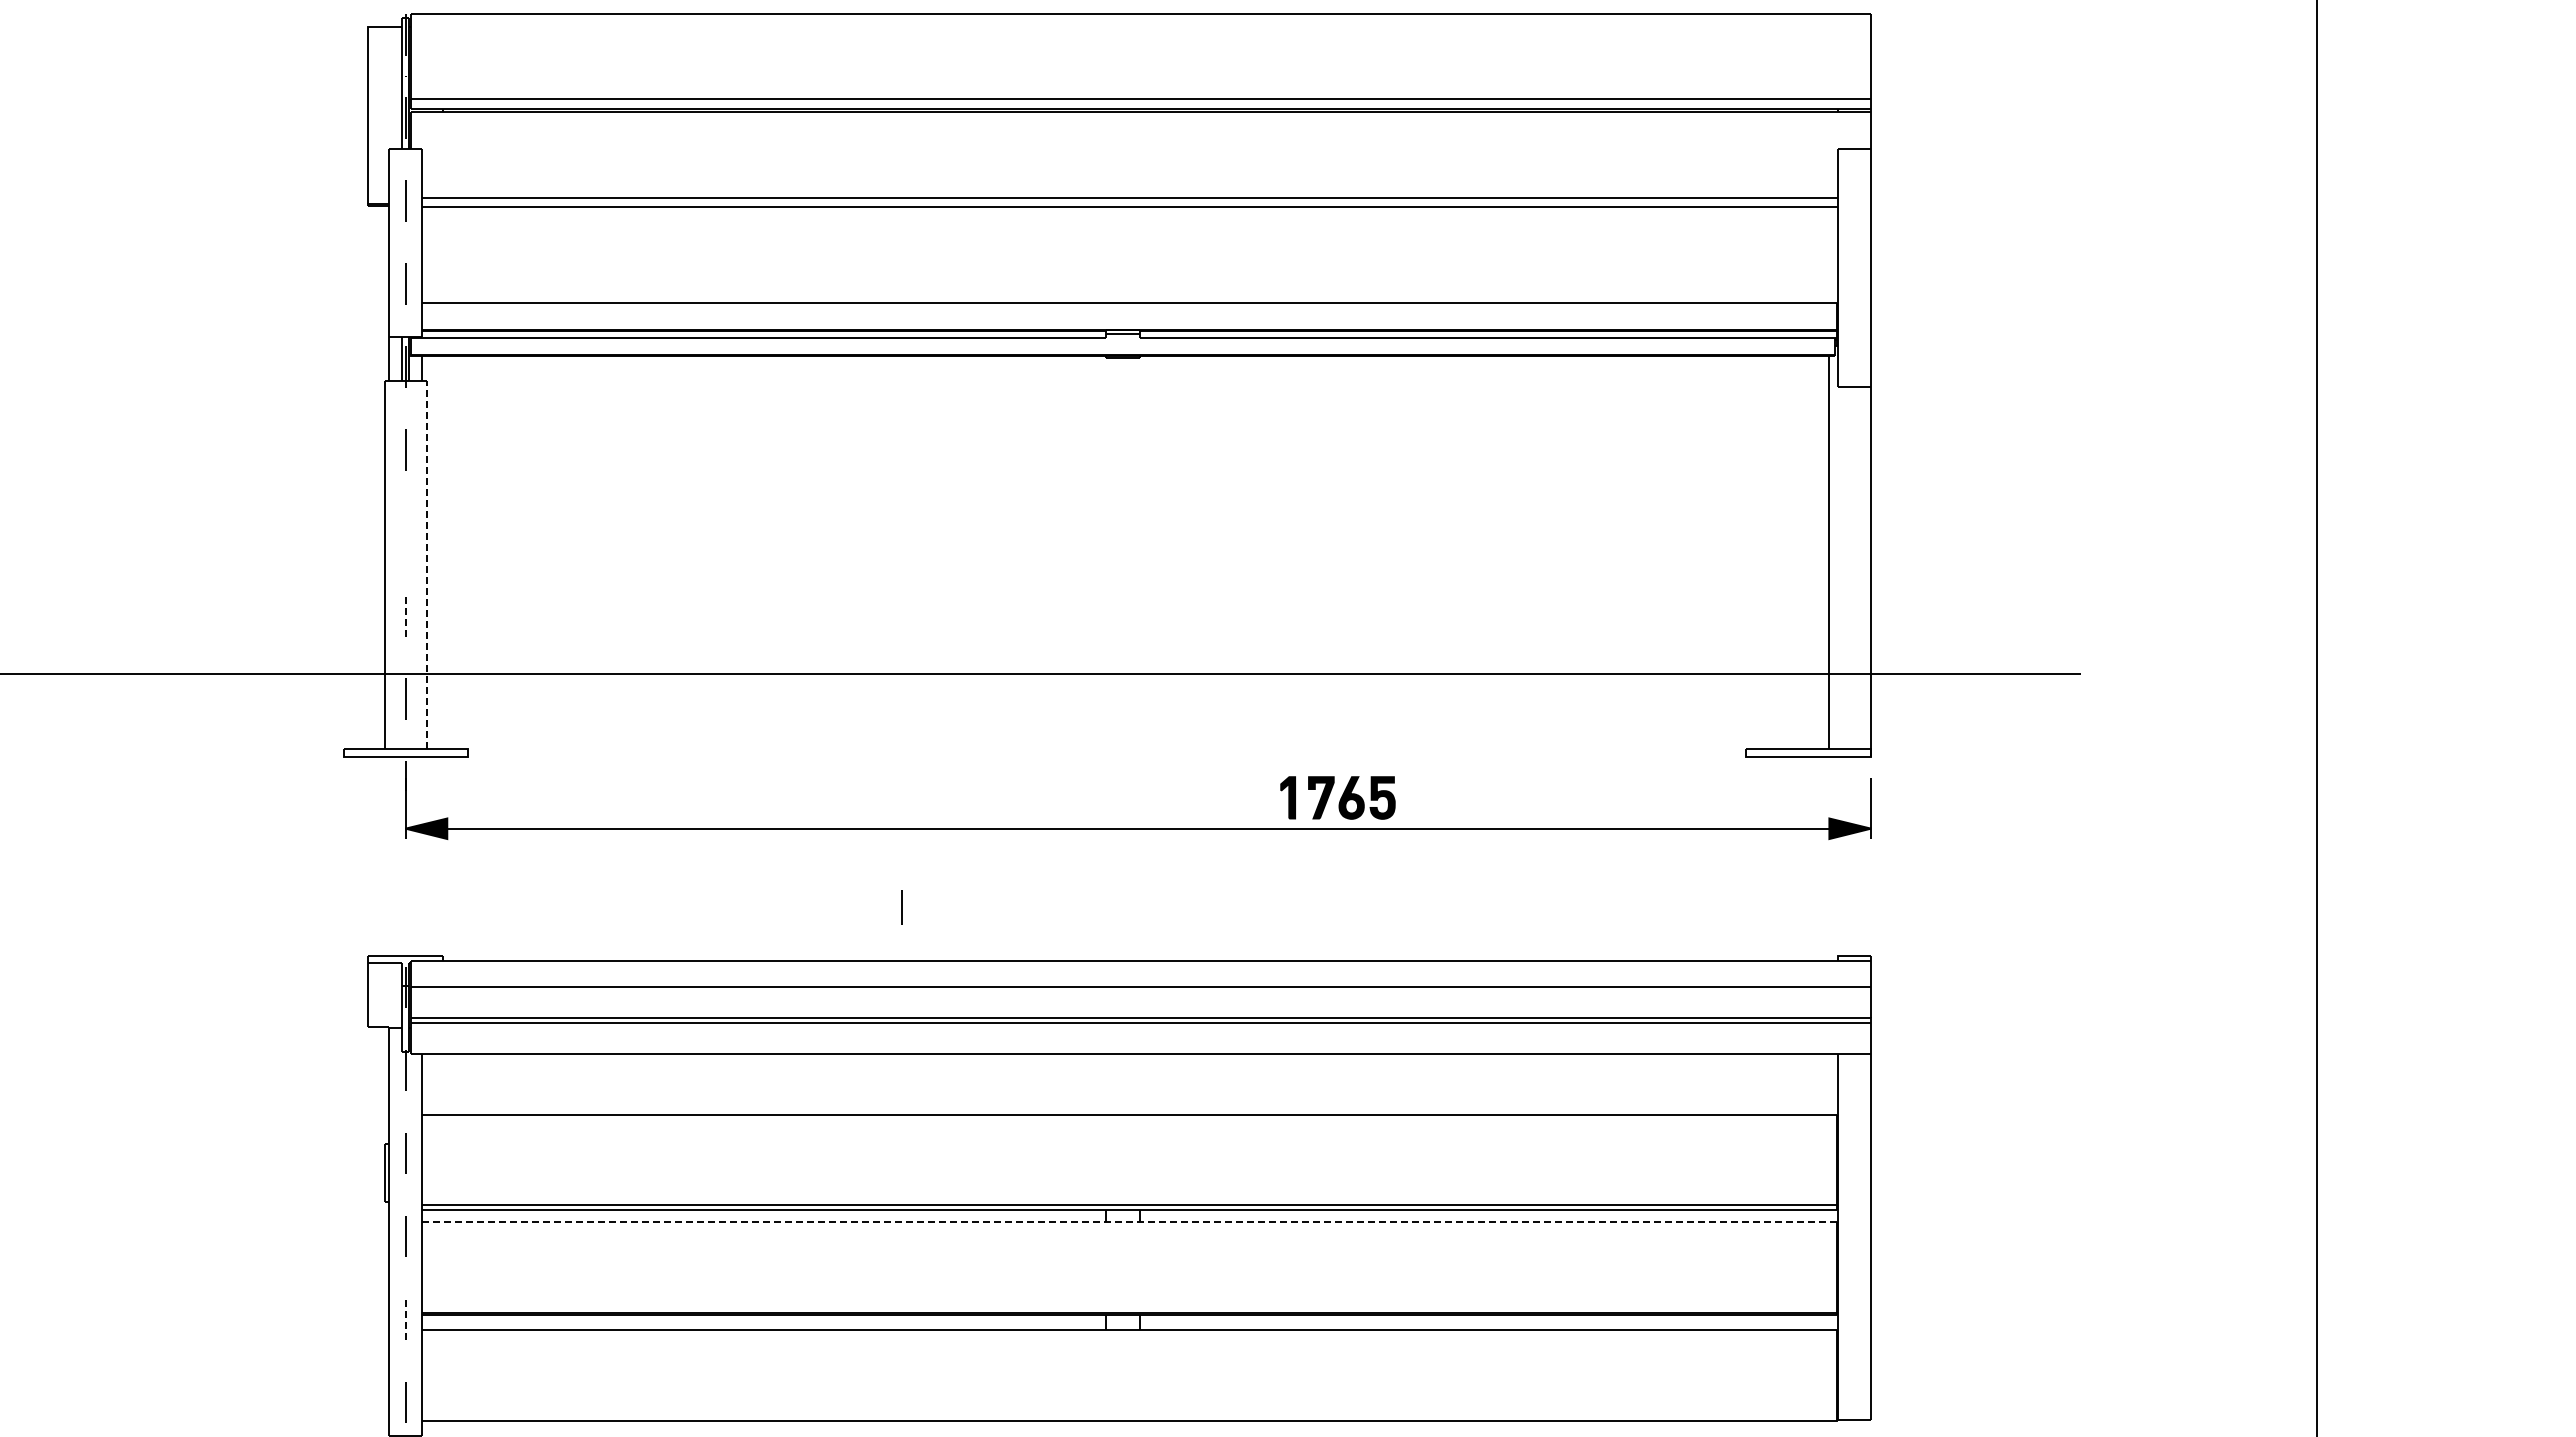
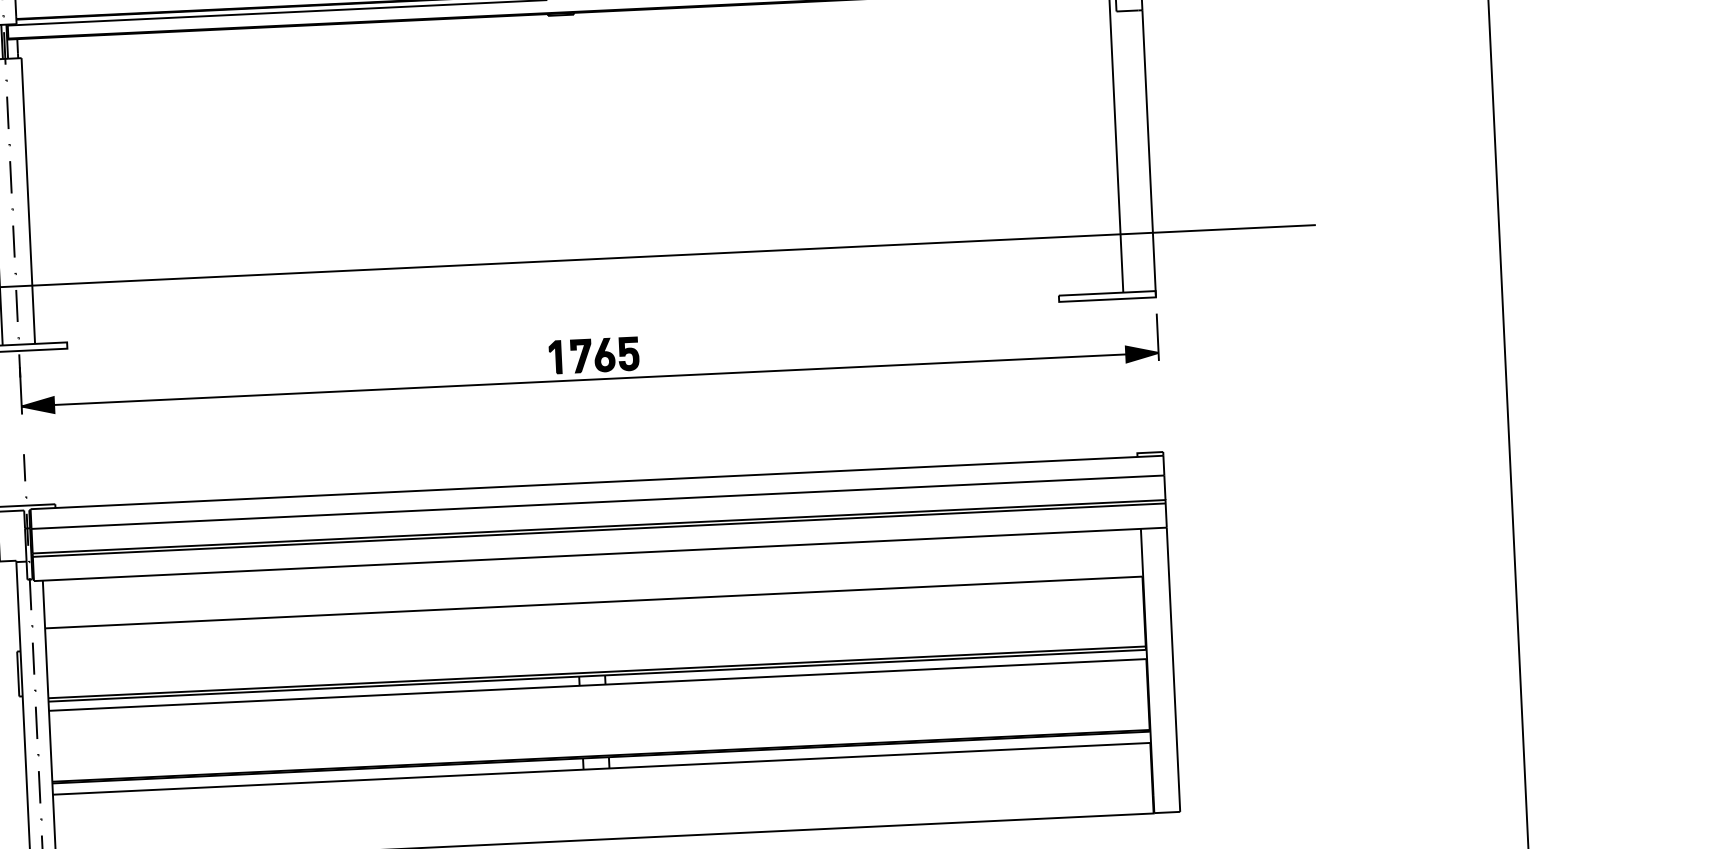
line: (405, 532) -> (10, 176), added
line: (426, 564) -> (28, 200), dashed -> solid
line: (405, 616) -> (13, 241), dashed -> solid
part: (1337, 797) -> (593, 355), moved
line: (901, 907) -> (24, 467), moved
line: (1130, 1221) -> (598, 684), dashed -> solid
line: (405, 1319) -> (39, 787), dashed -> solid

